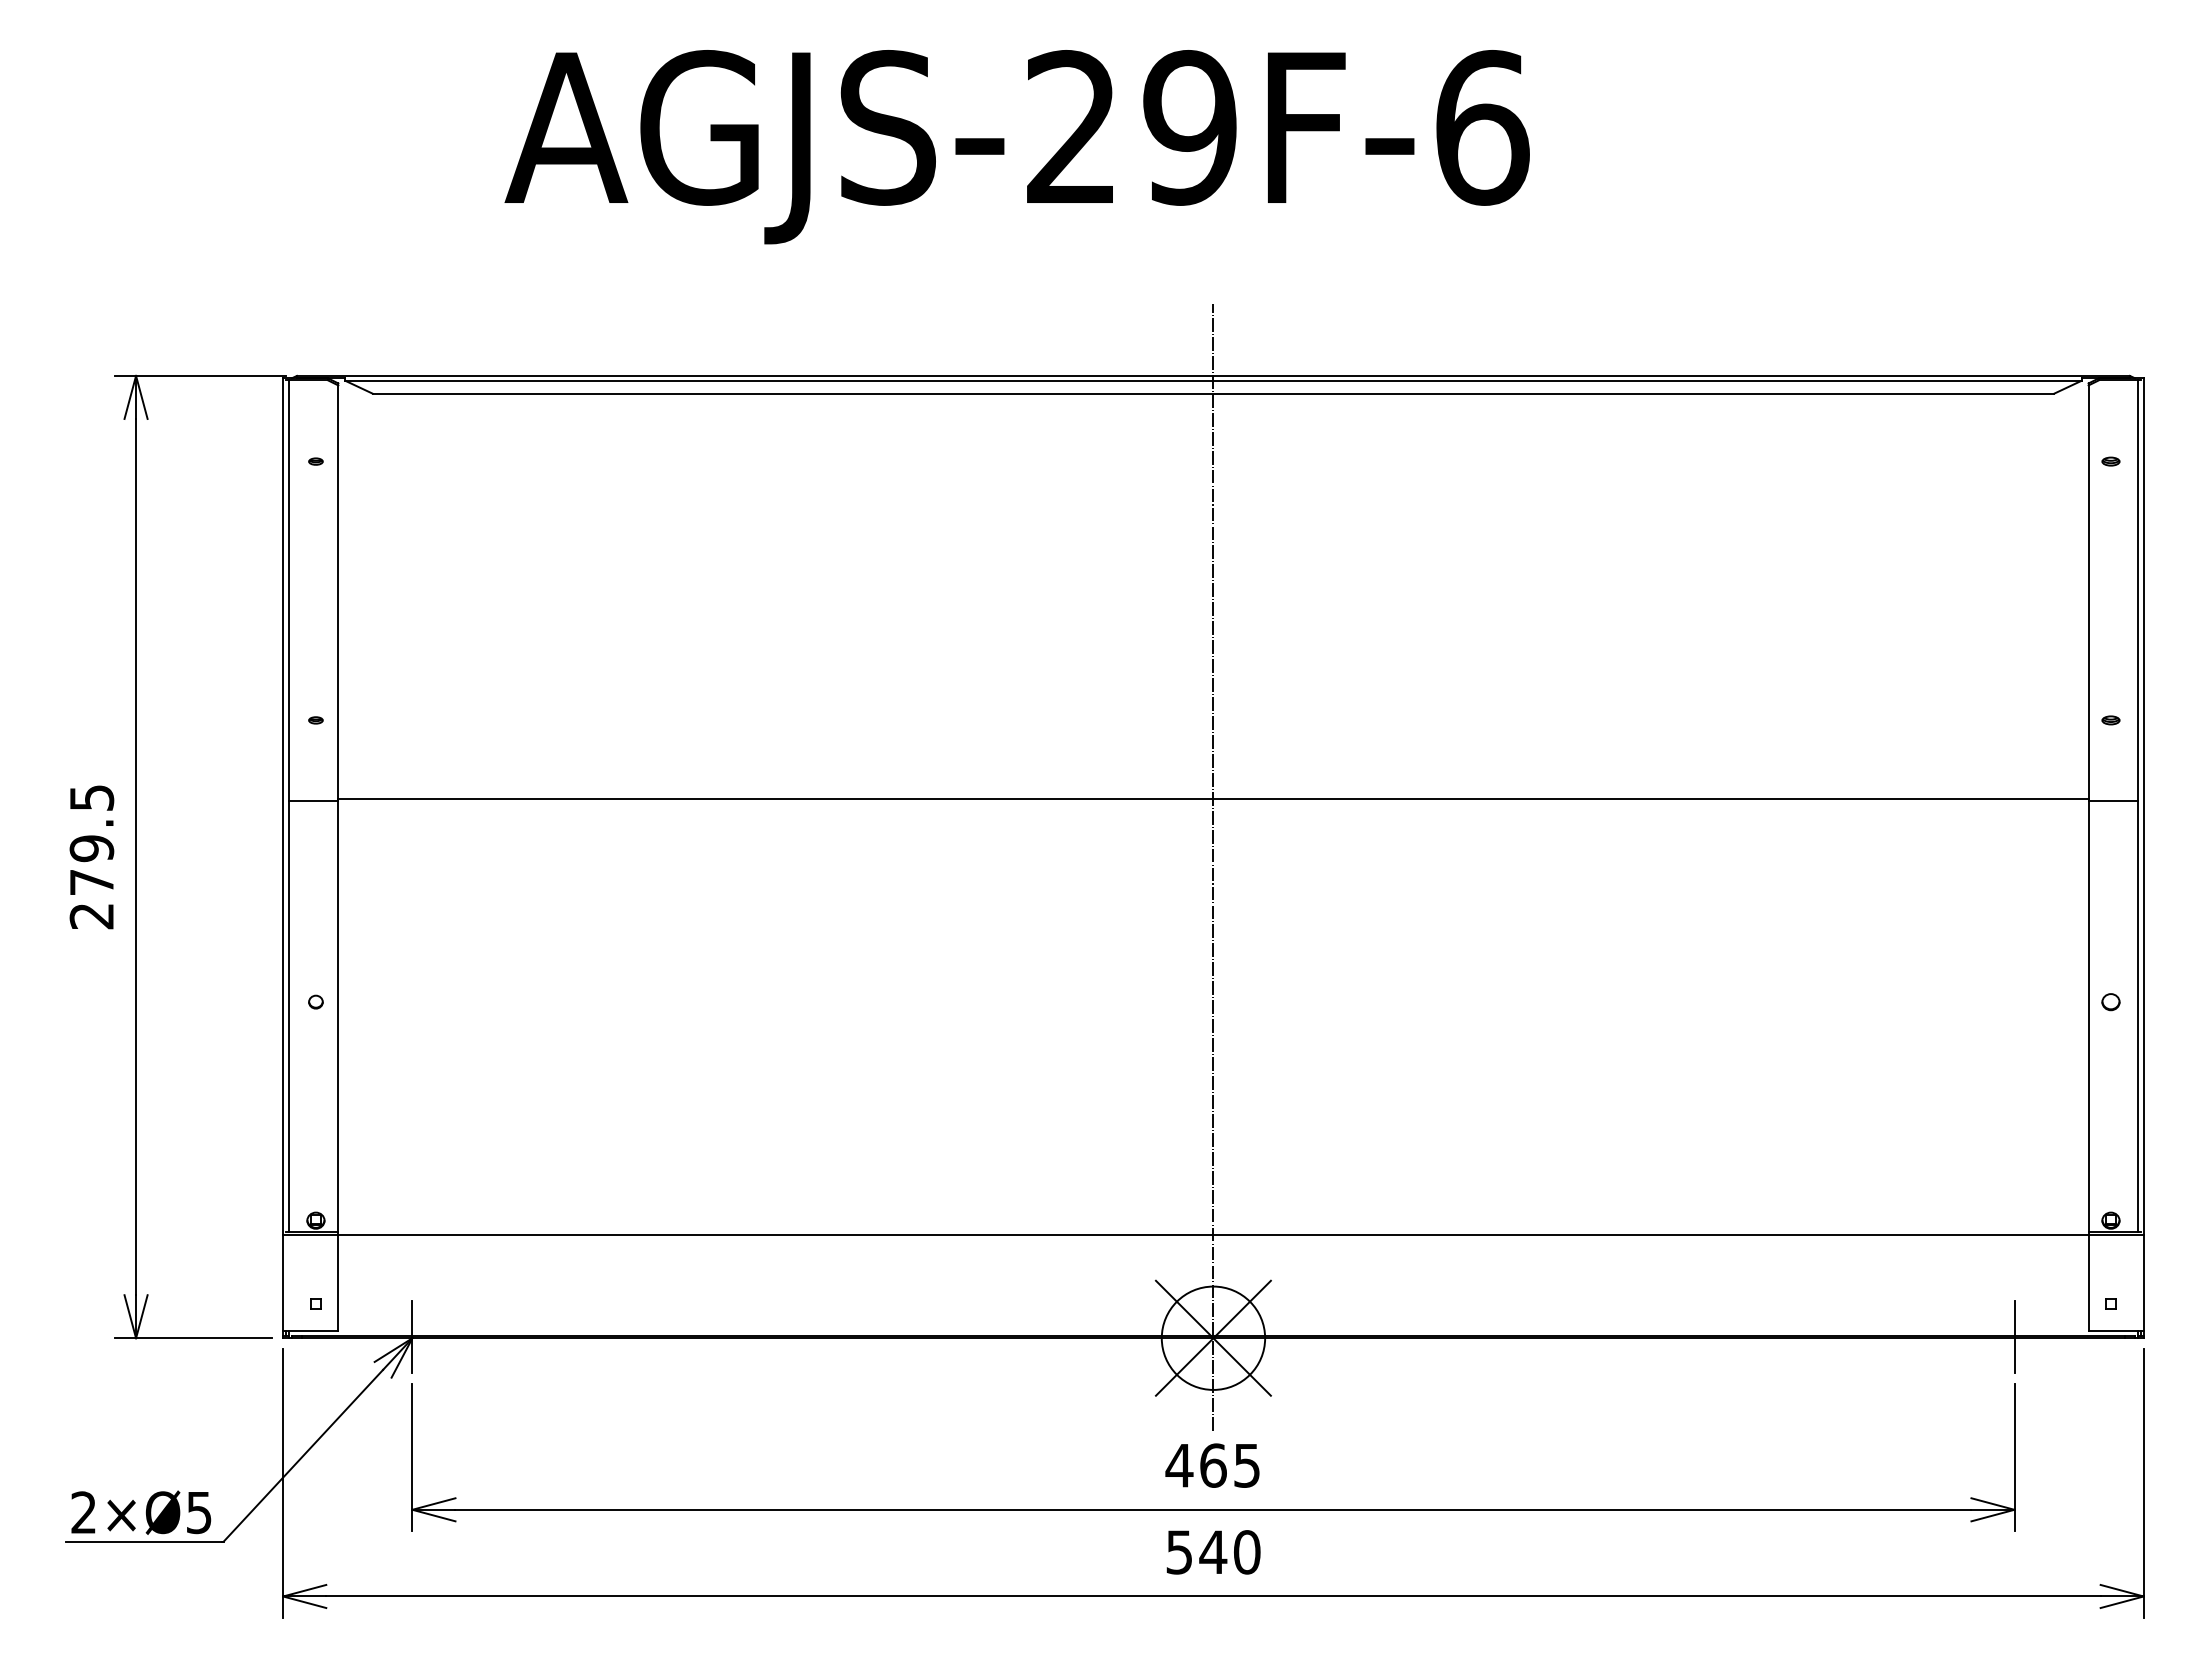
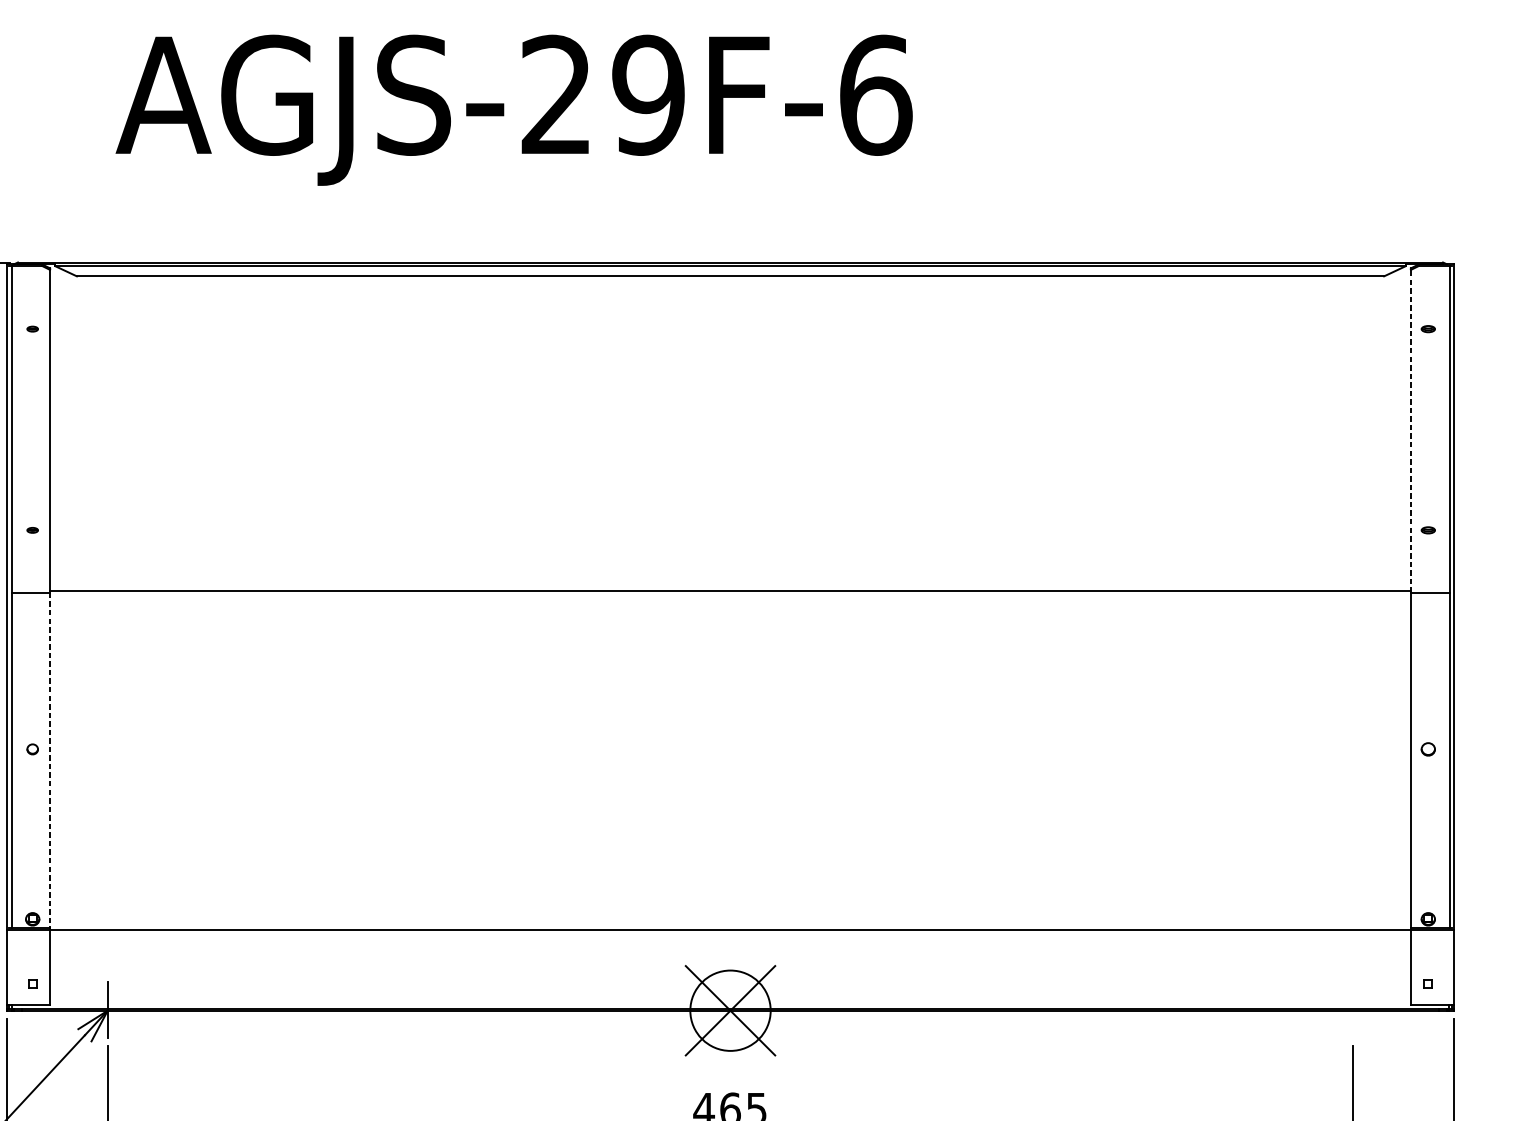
text: (1016, 147) -> (513, 110), moved
line: (2088, 593) -> (1410, 431), solid -> dashed
line: (1213, 867) -> (730, 644), removed
line: (338, 1016) -> (50, 760), solid -> dashed
line: (2014, 1336) -> (1353, 1009), removed

